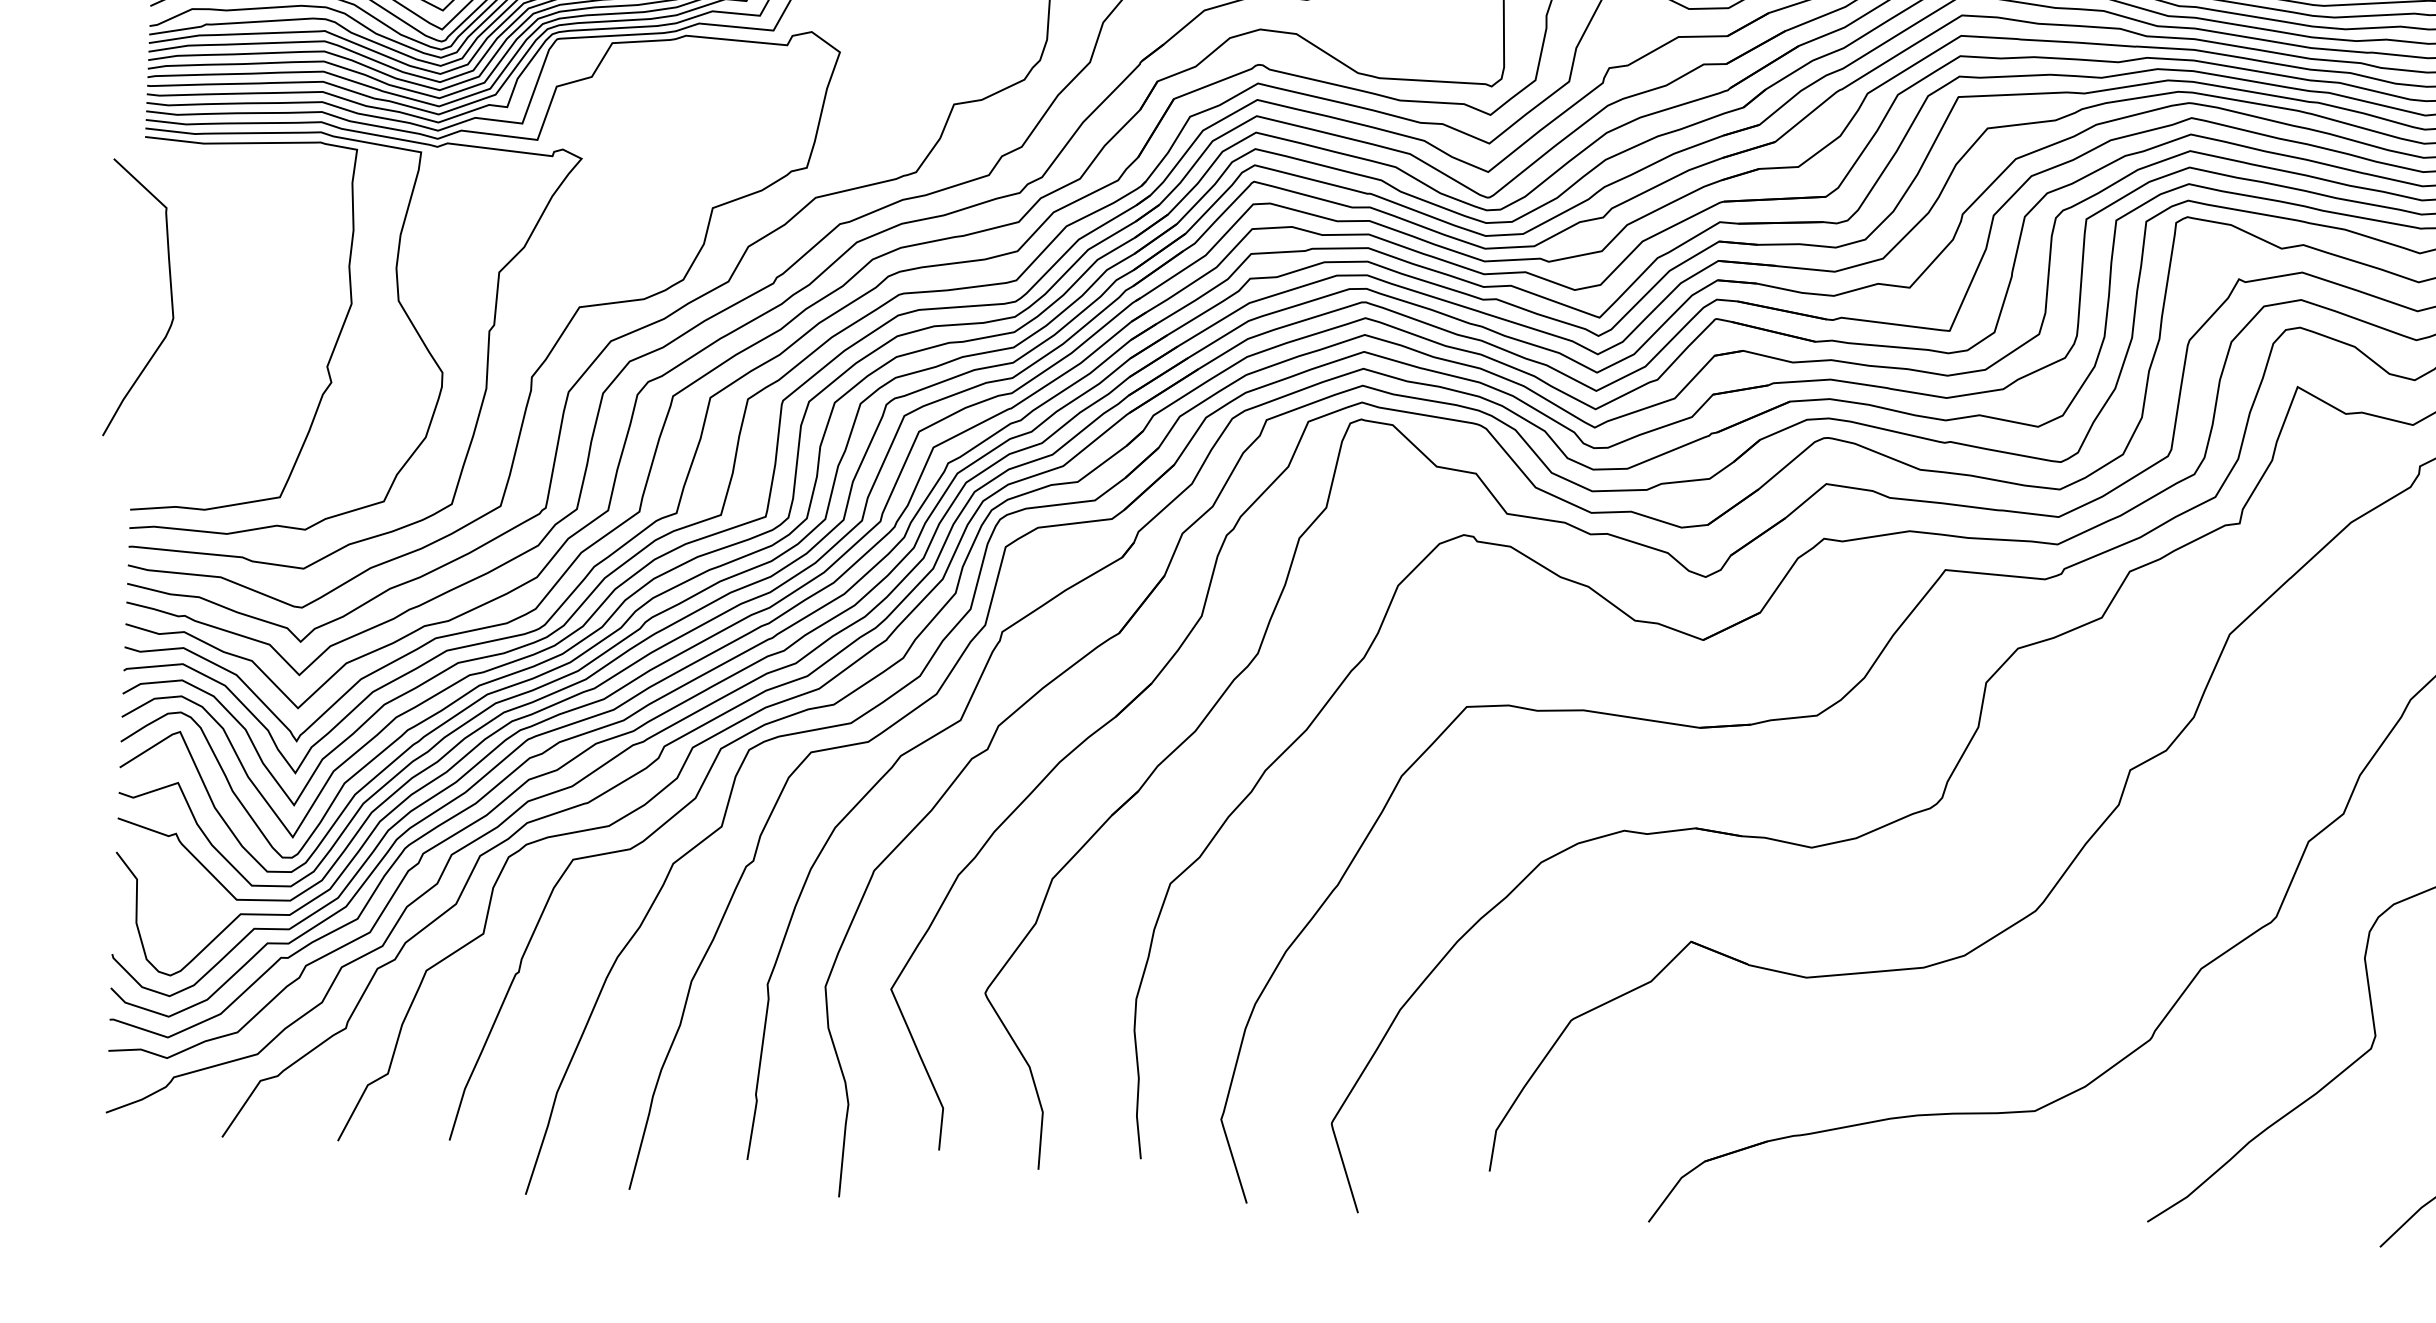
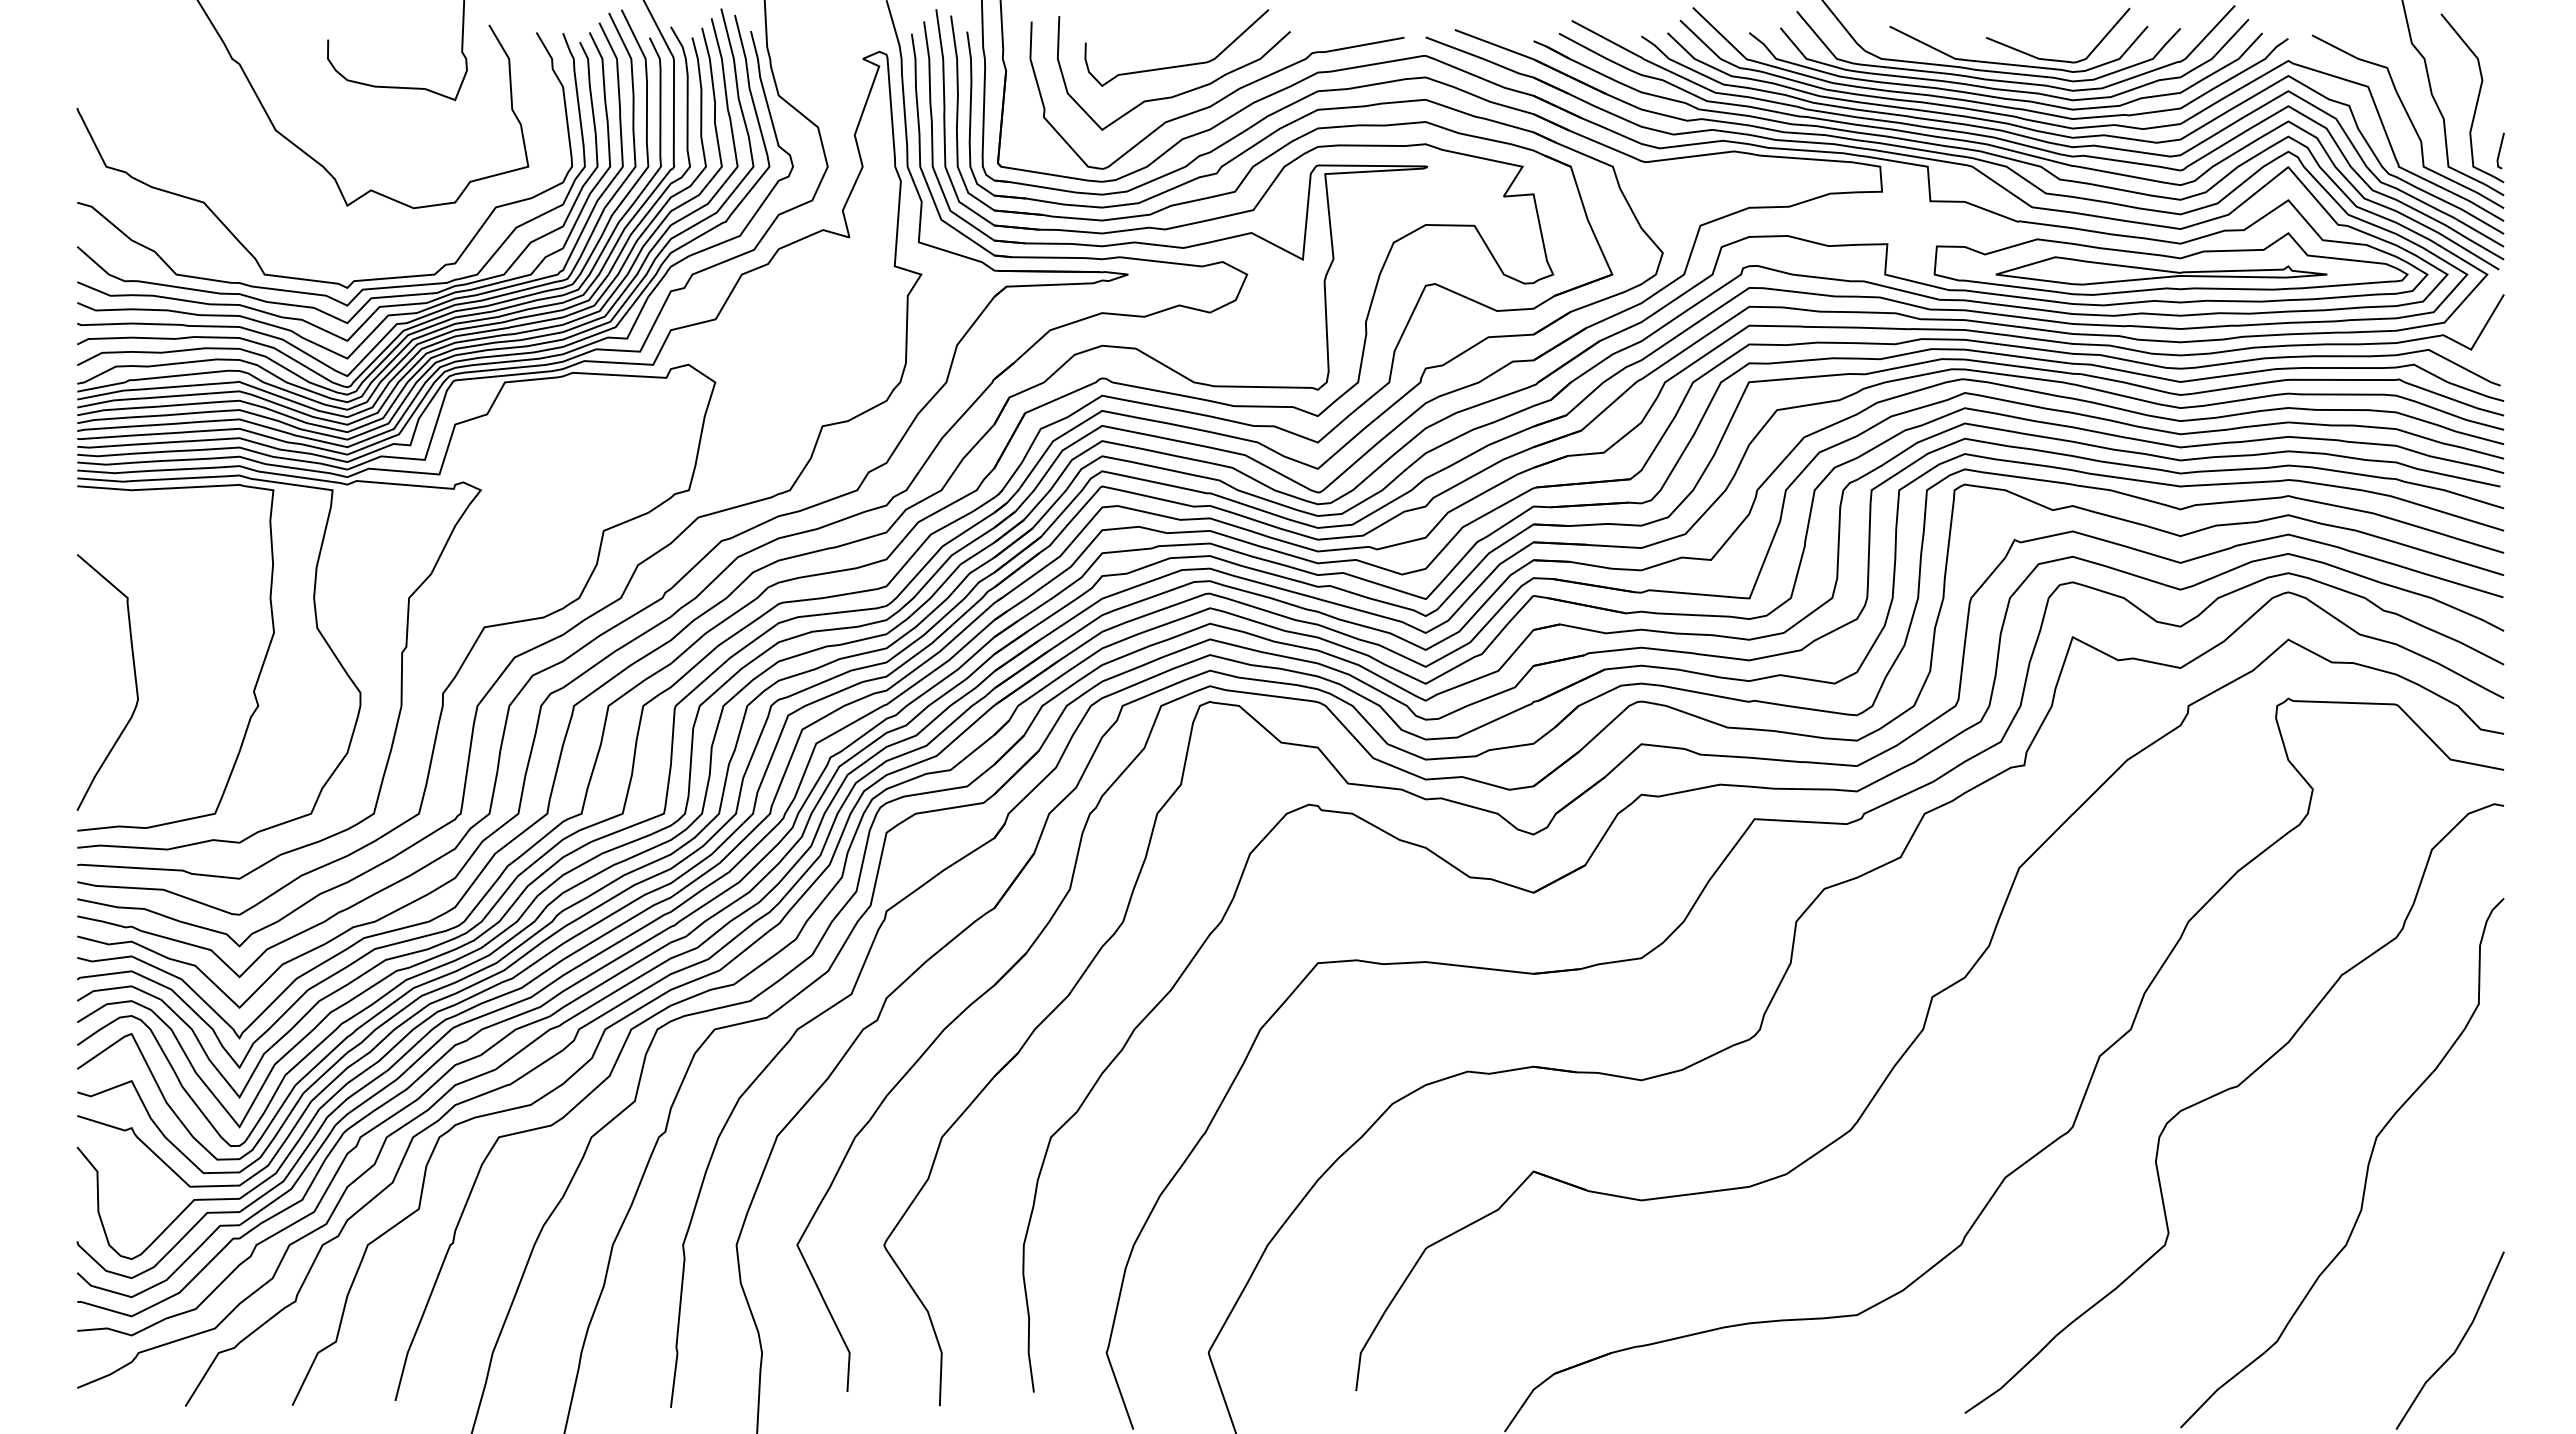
curve: (170, 296) -> (134, 679), moved

